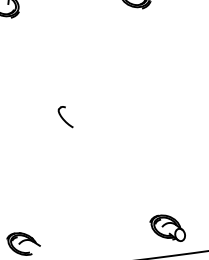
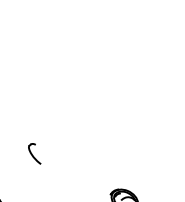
part: (65, 117) -> (34, 154), moved

